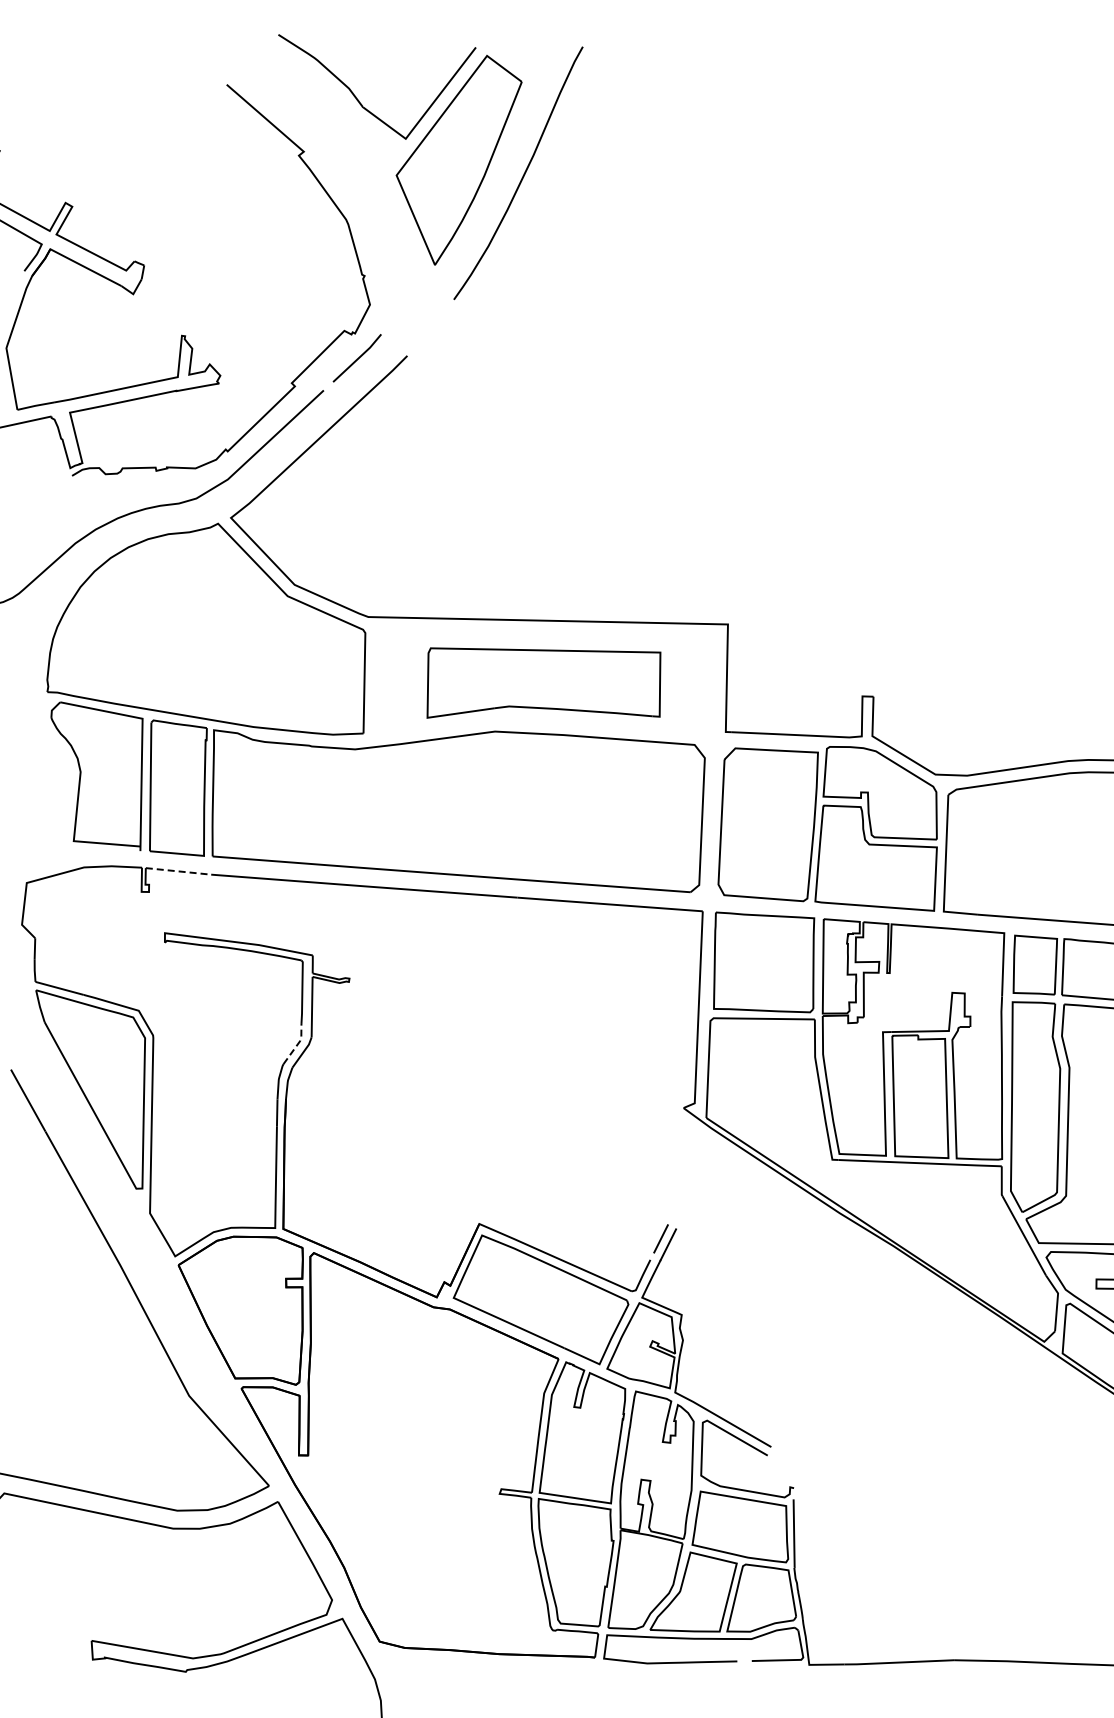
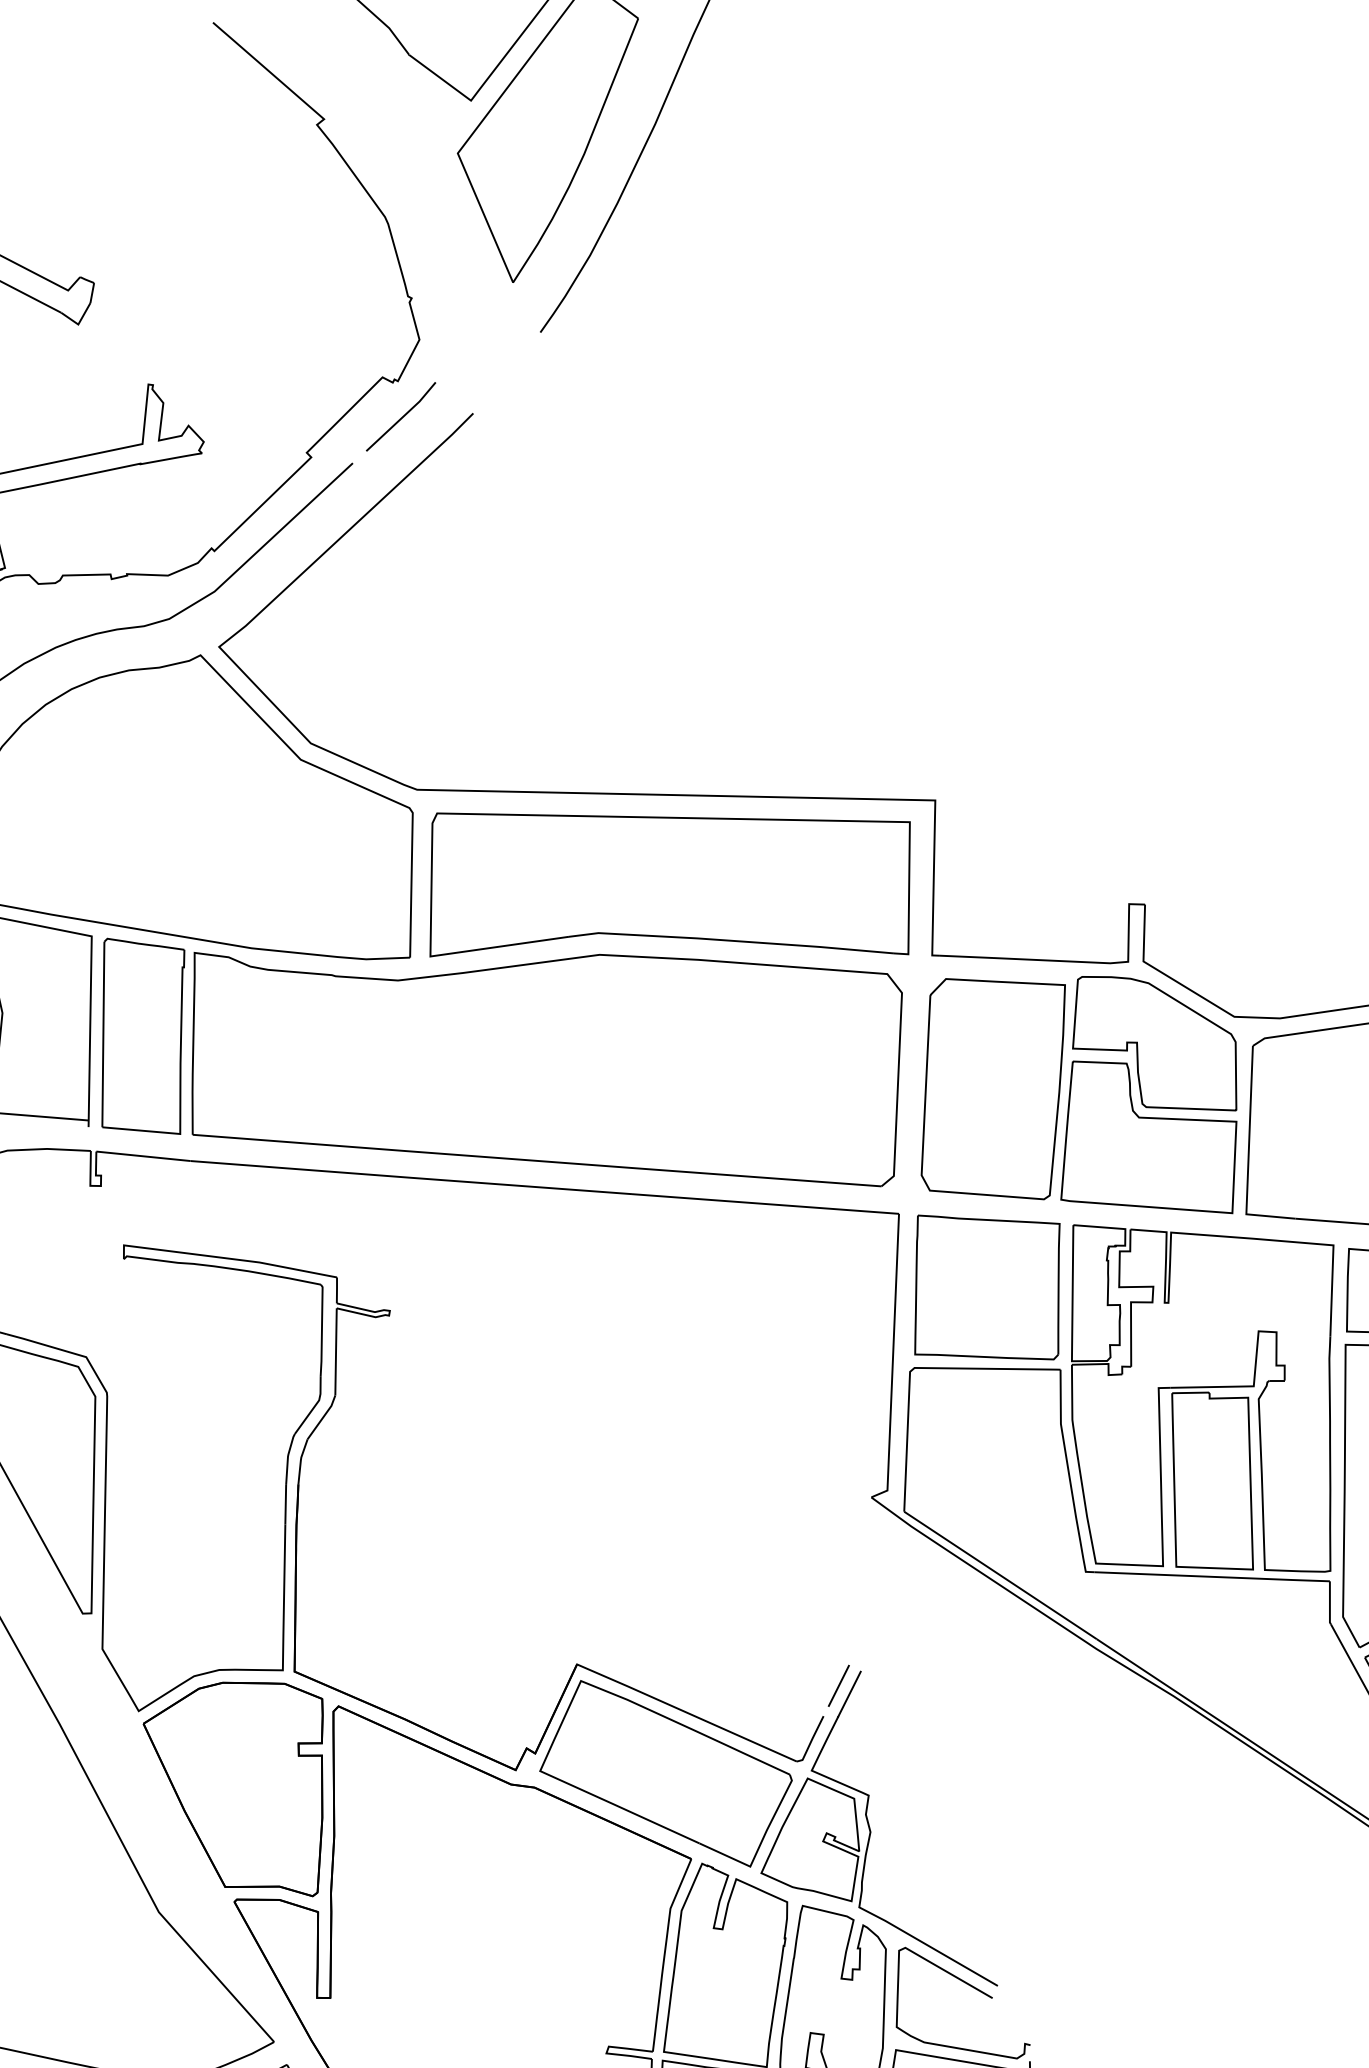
part: (543, 682) -> (669, 884), size x1.43
line: (178, 871) -> (143, 1156), dashed -> solid
line: (298, 1043) -> (316, 1404), dashed -> solid

